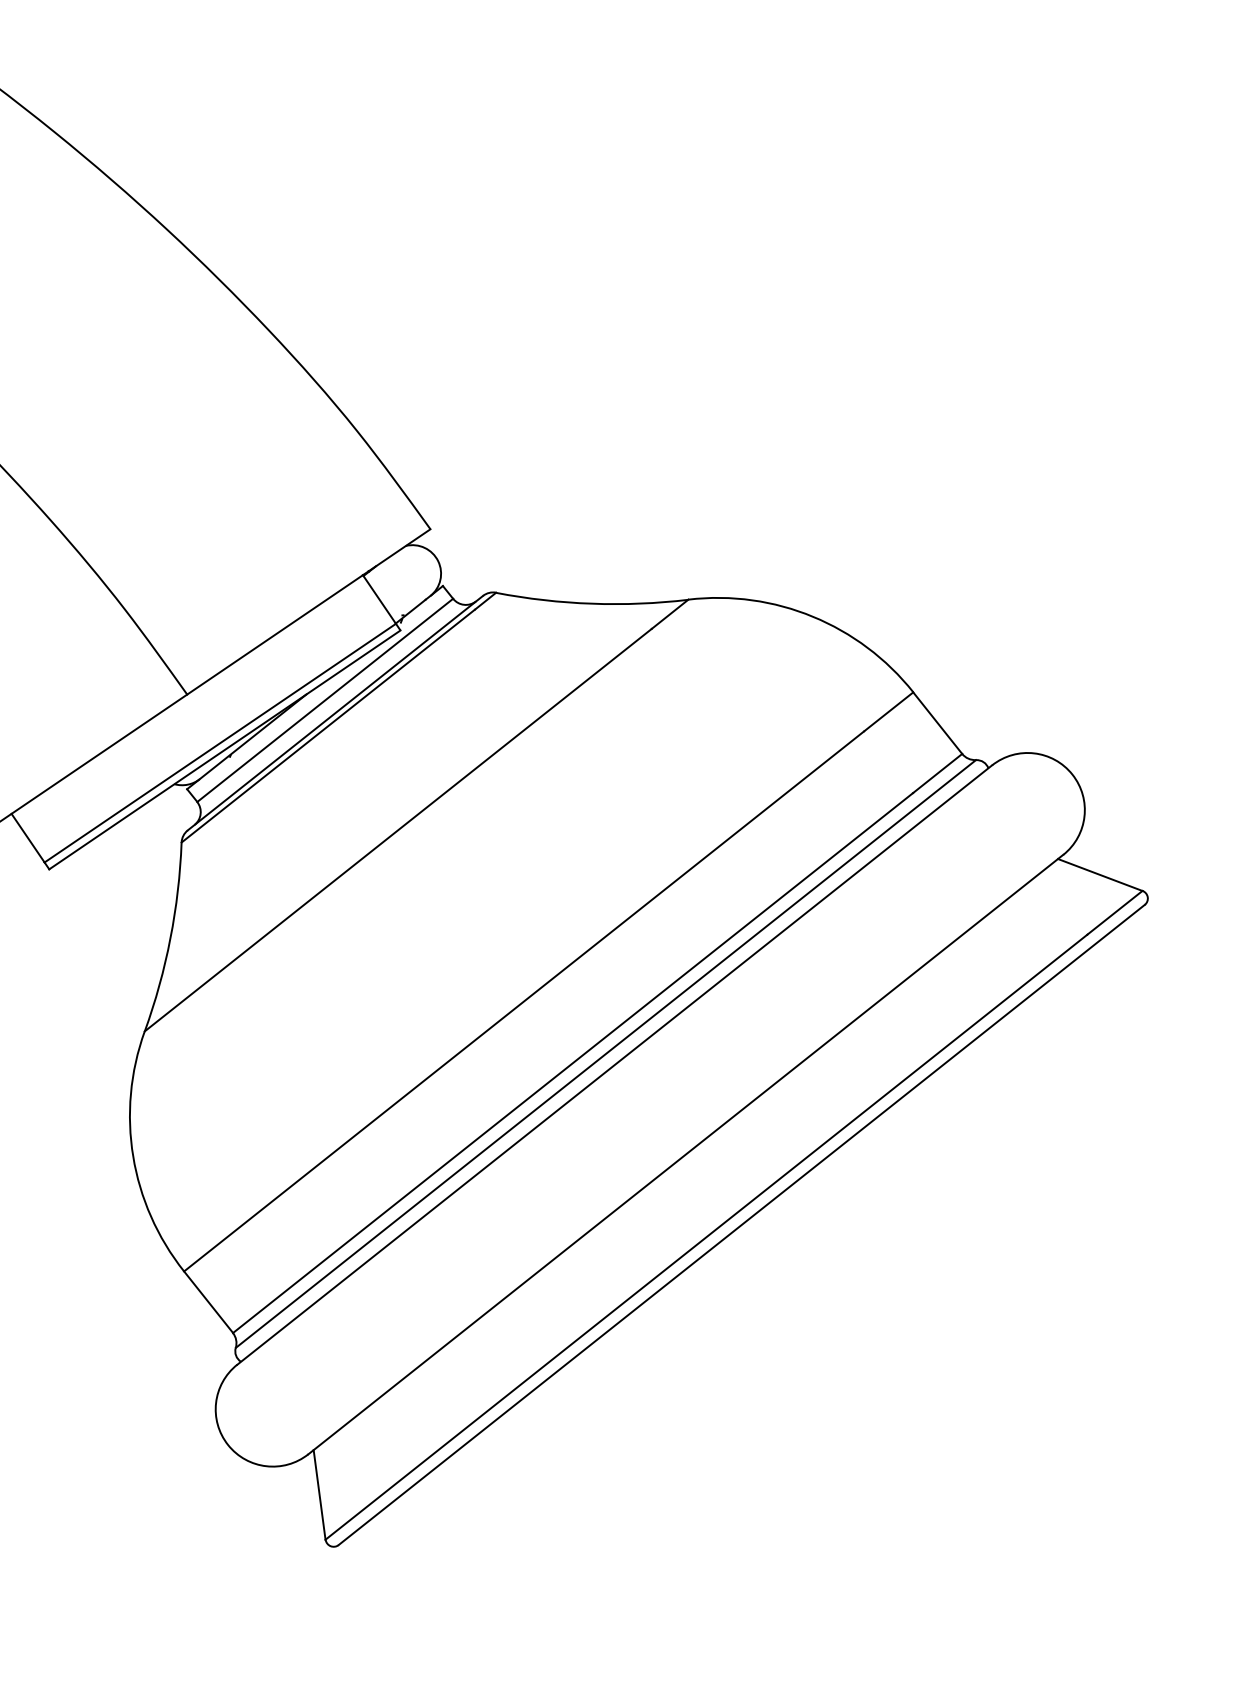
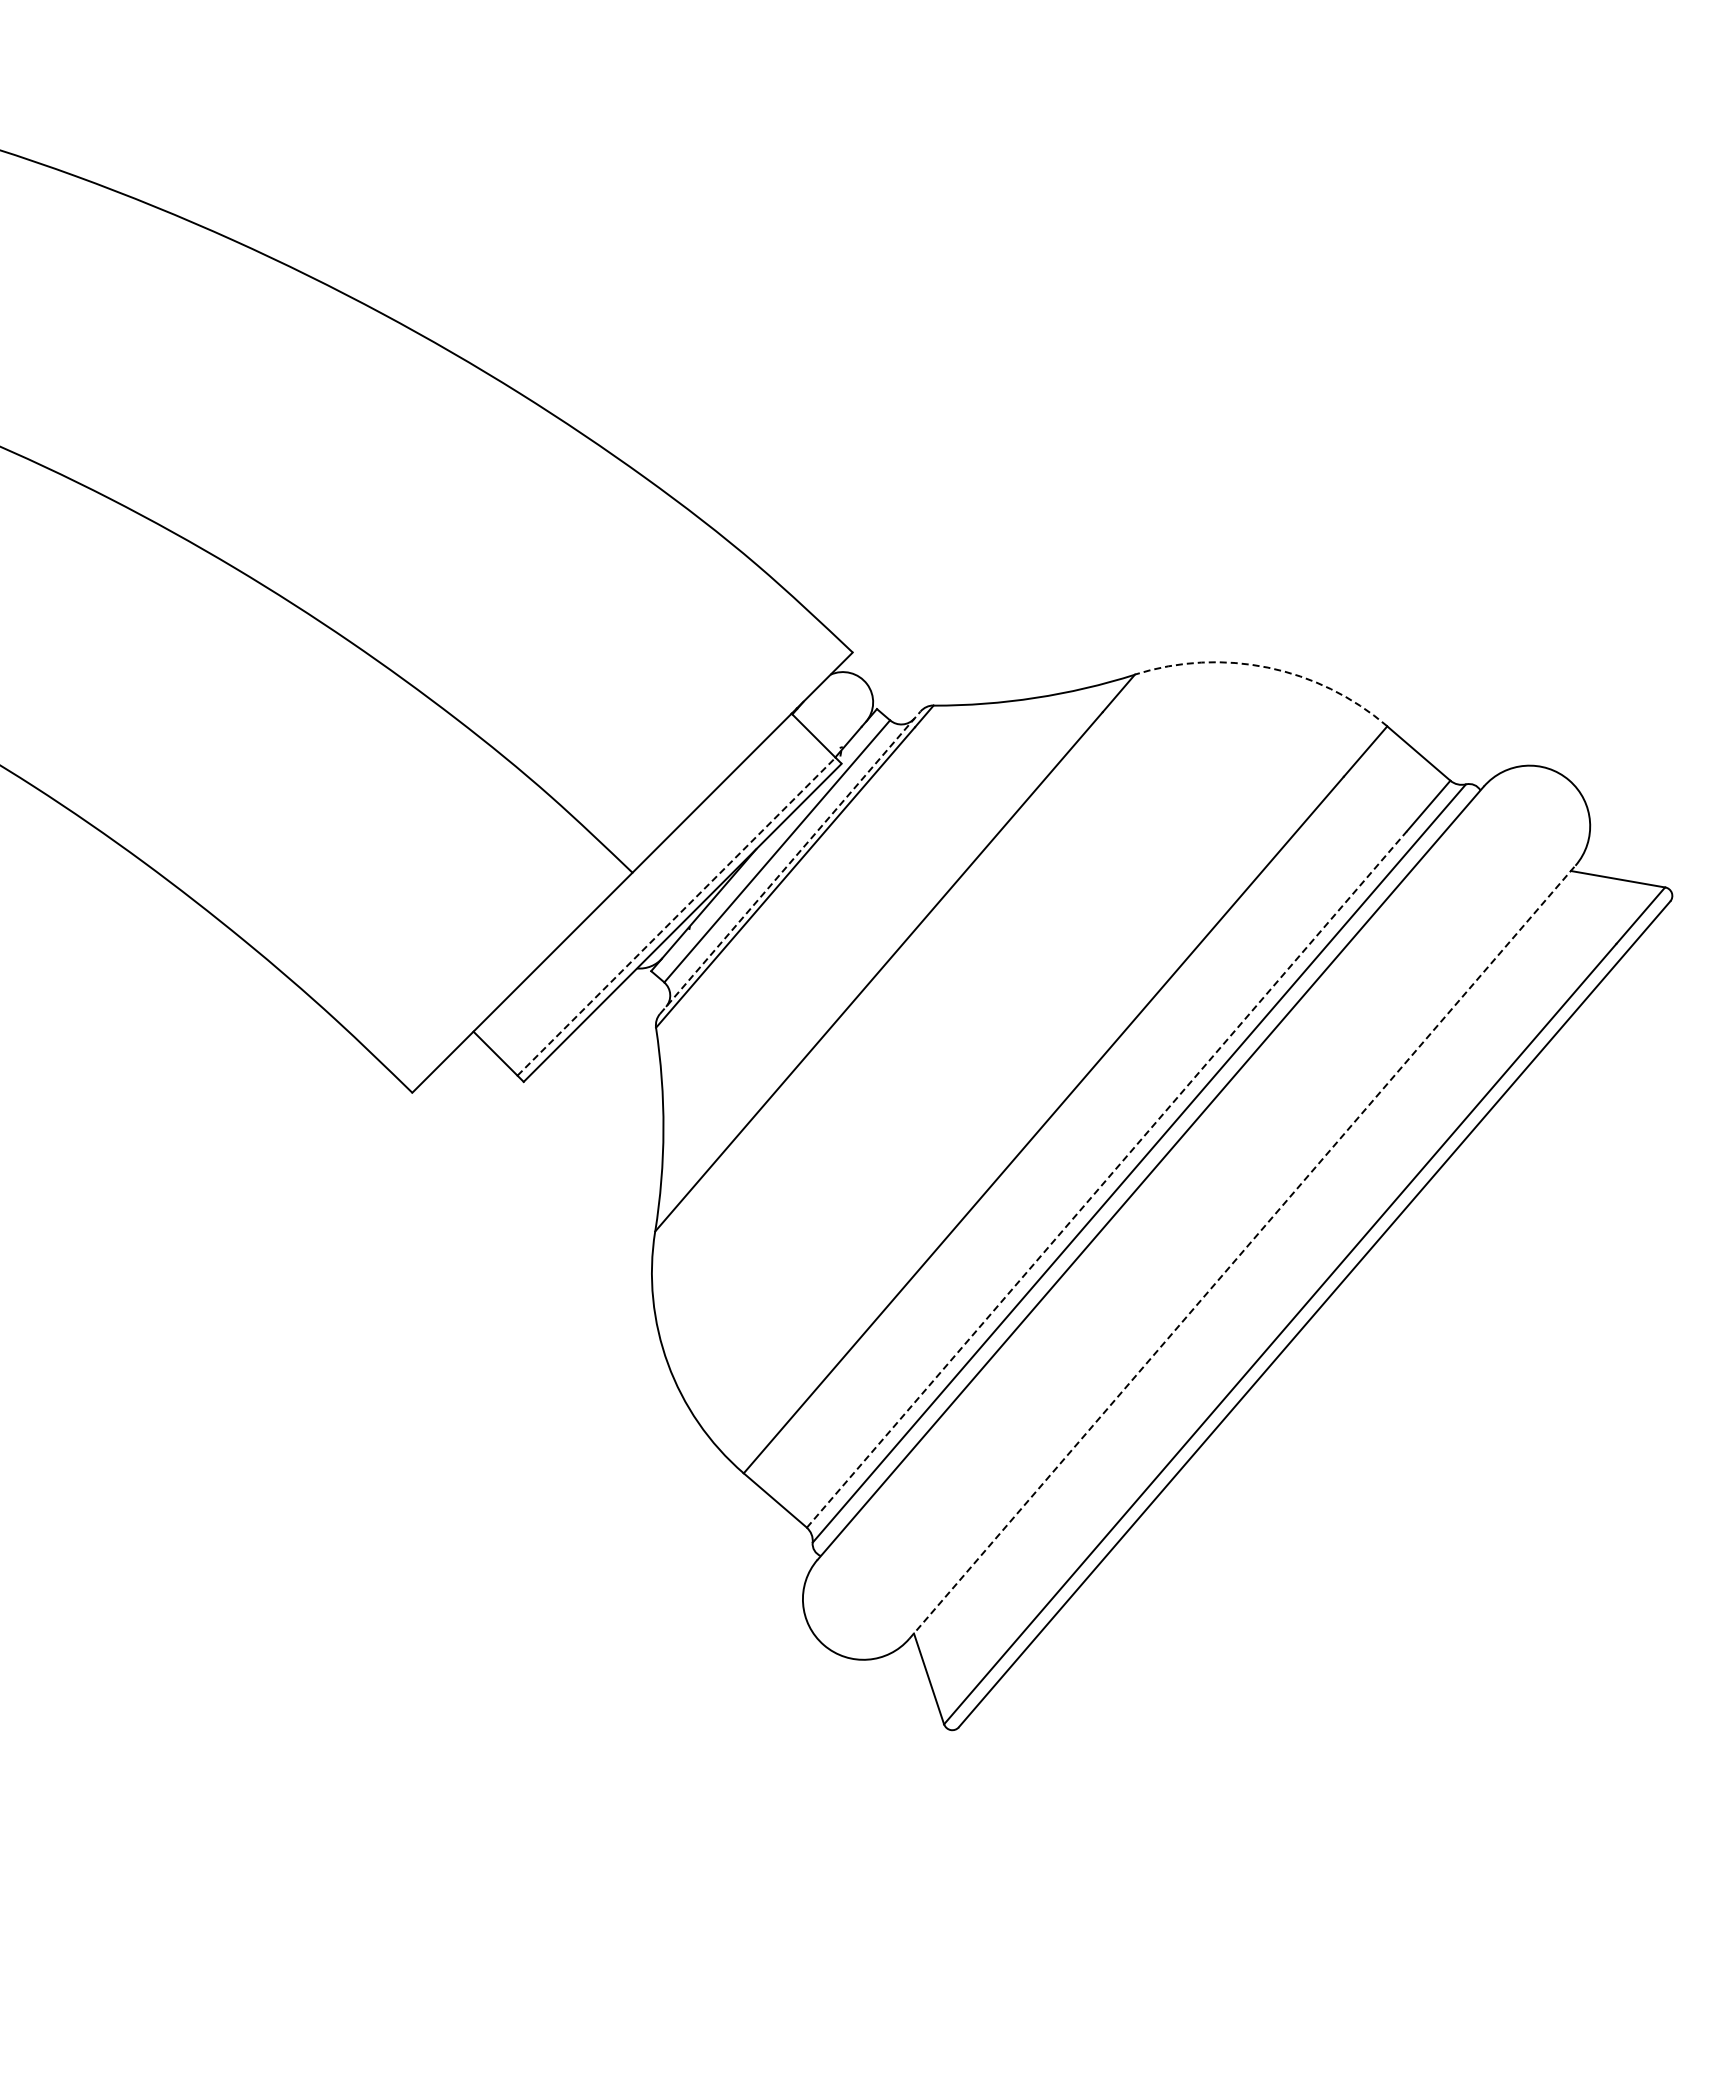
arc: (812, 616) -> (1267, 667), solid -> dashed
line: (335, 713) -> (790, 862), solid -> dashed
line: (220, 742) -> (676, 916), solid -> dashed
line: (572, 1063) -> (1106, 1179), solid -> dashed
line: (686, 1153) -> (1242, 1251), solid -> dashed

